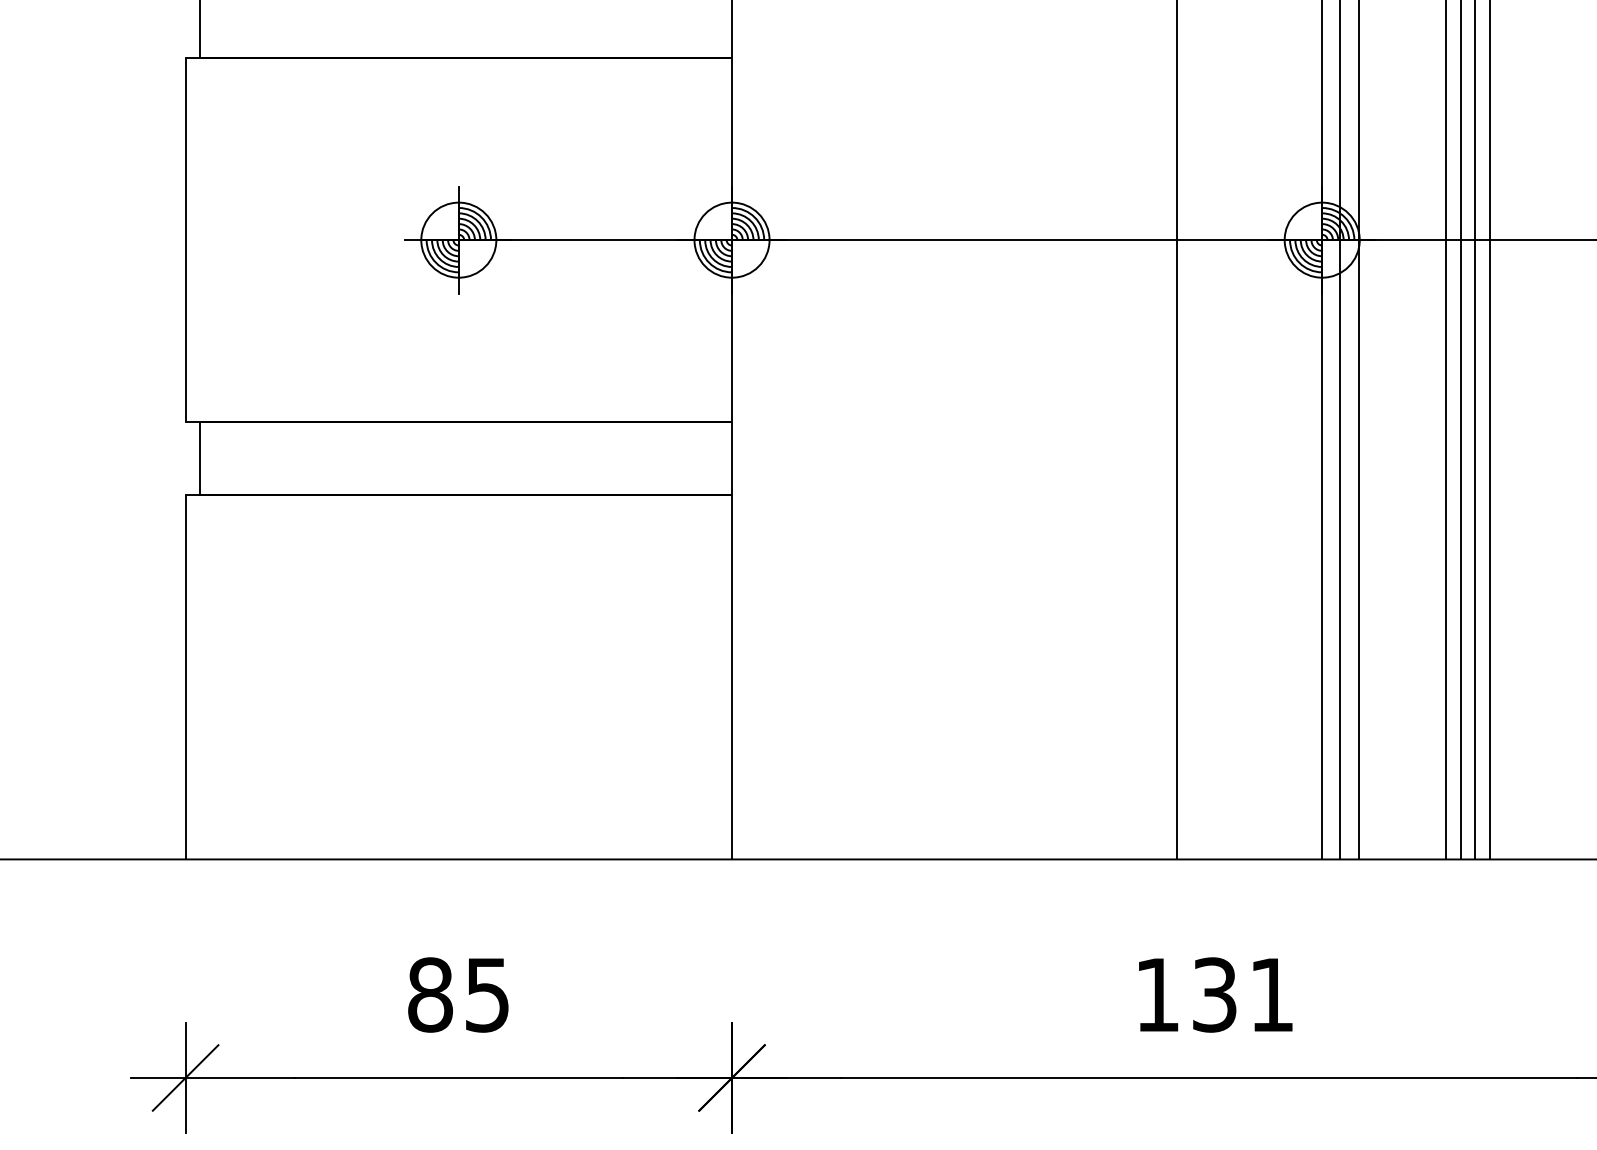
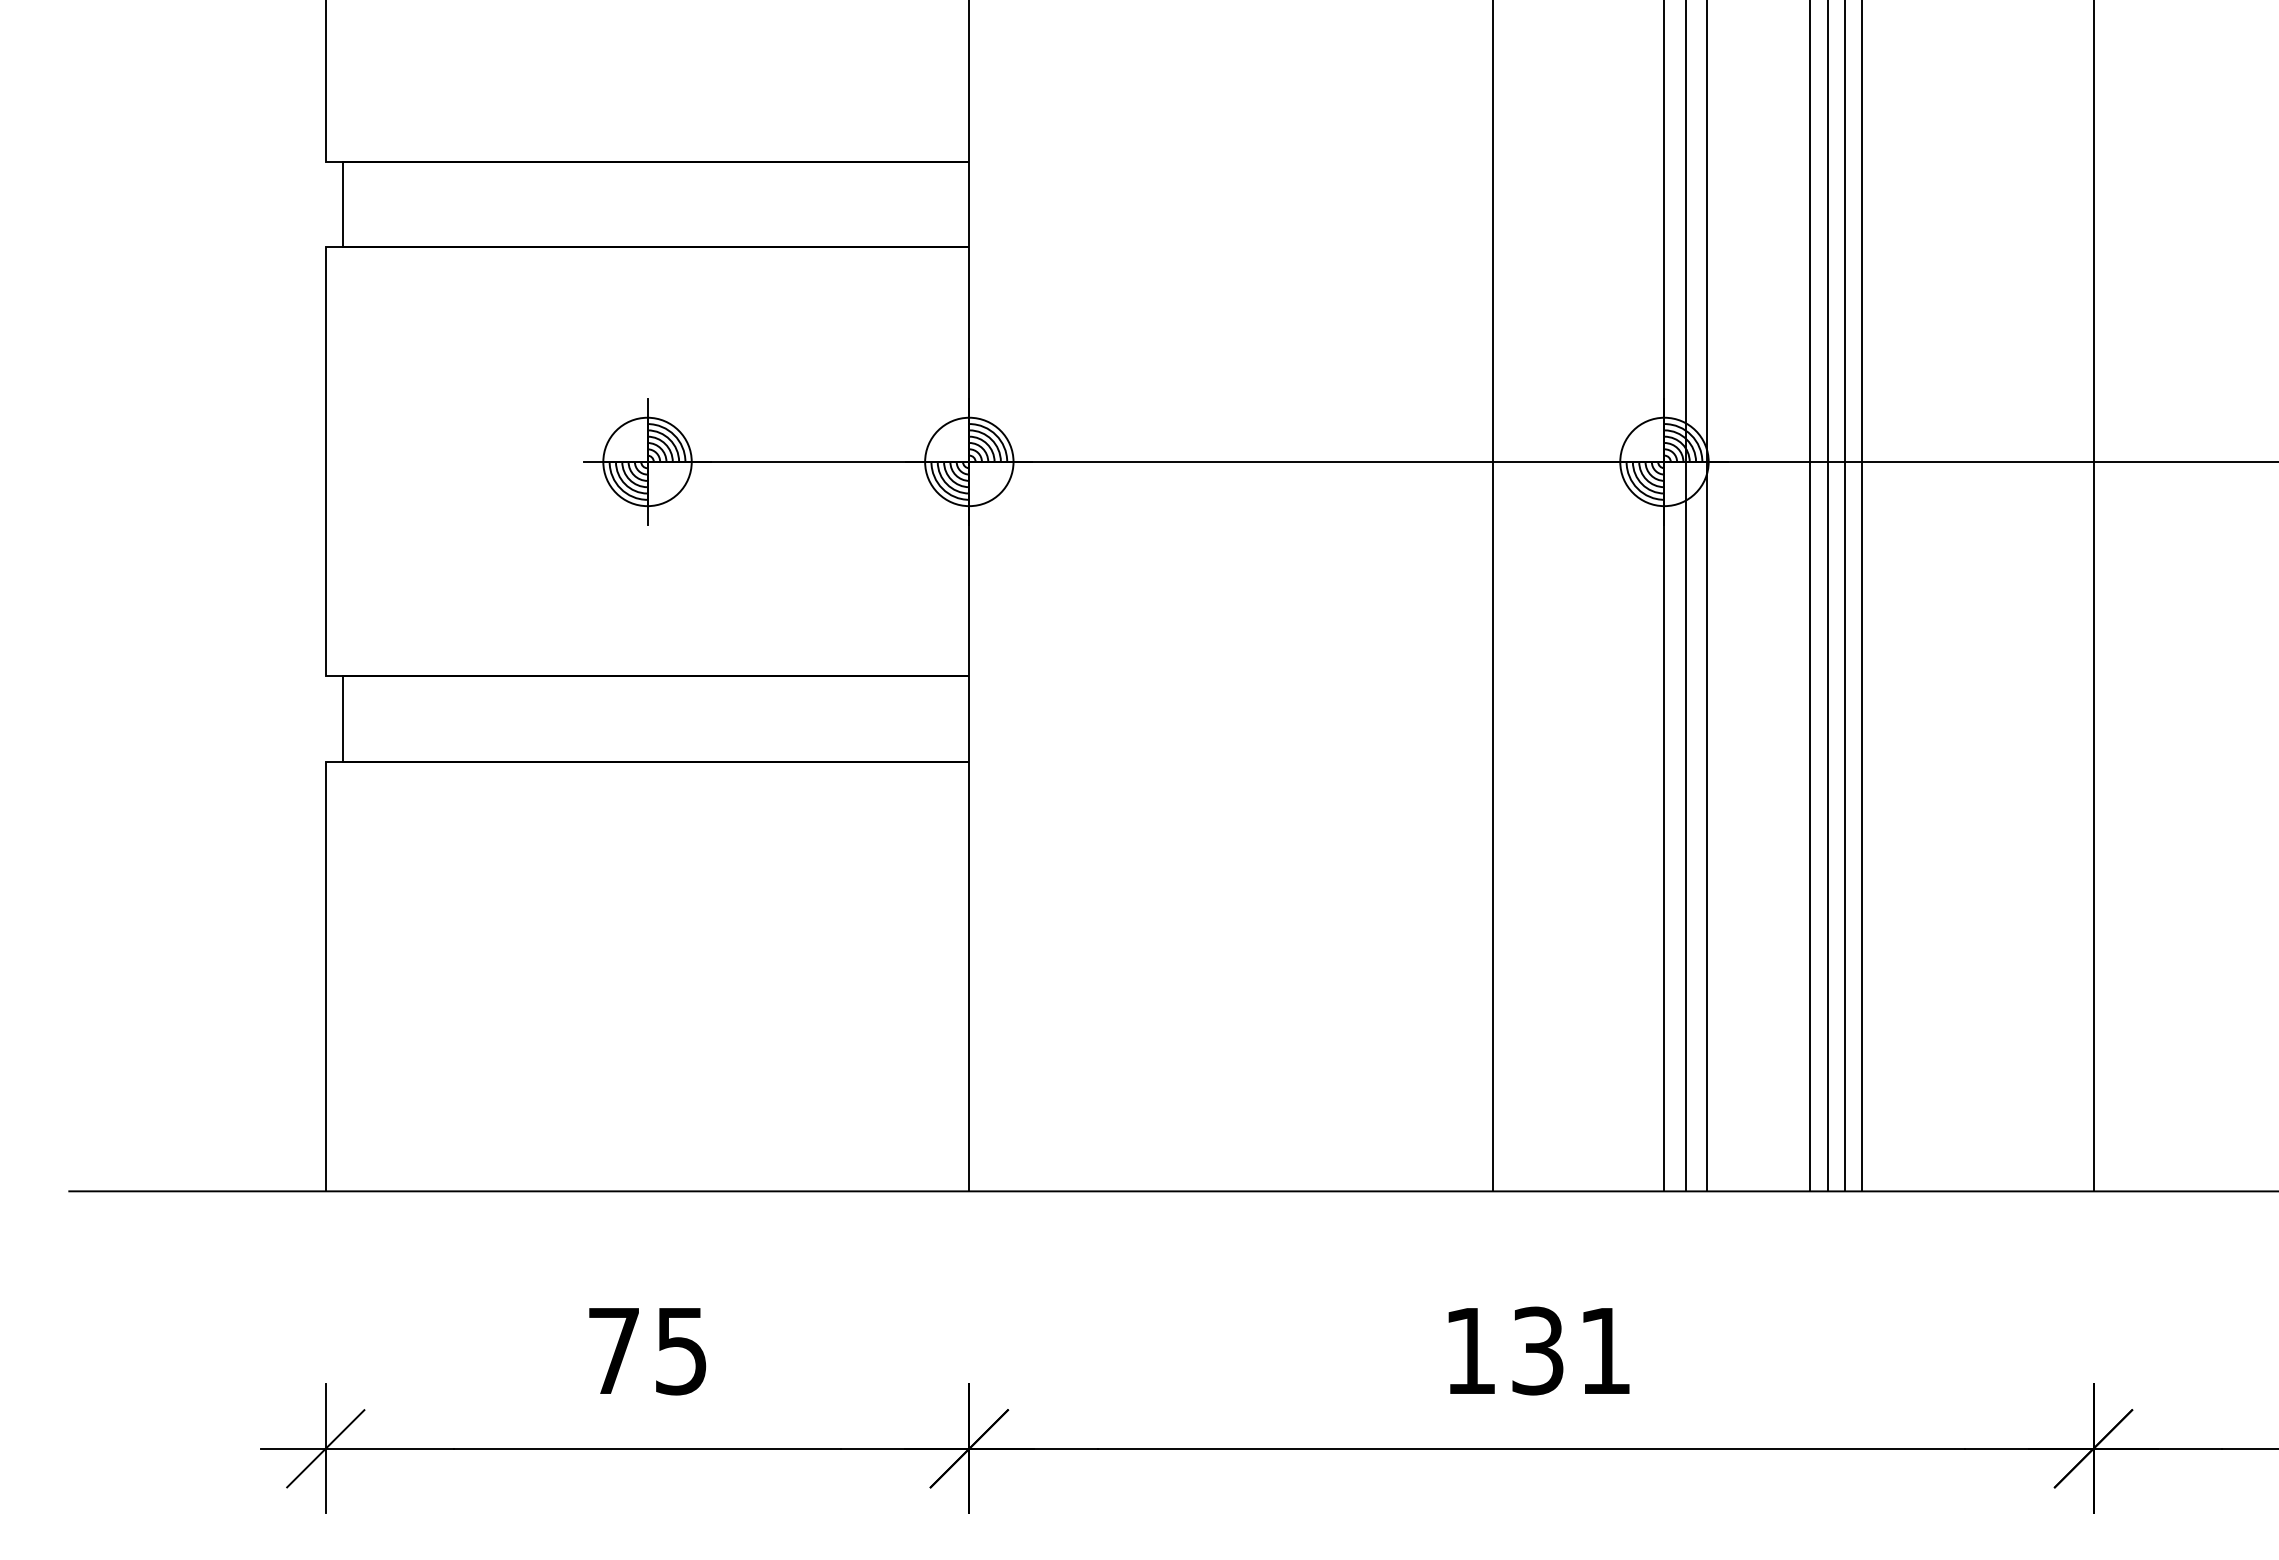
text: (429, 994) -> (613, 1350), 85 -> 75

